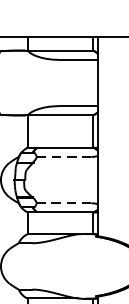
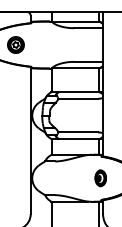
line: (64, 156) -> (78, 98), dashed -> solid
line: (64, 203) -> (78, 132), dashed -> solid
part: (94, 266) -> (100, 178), added

